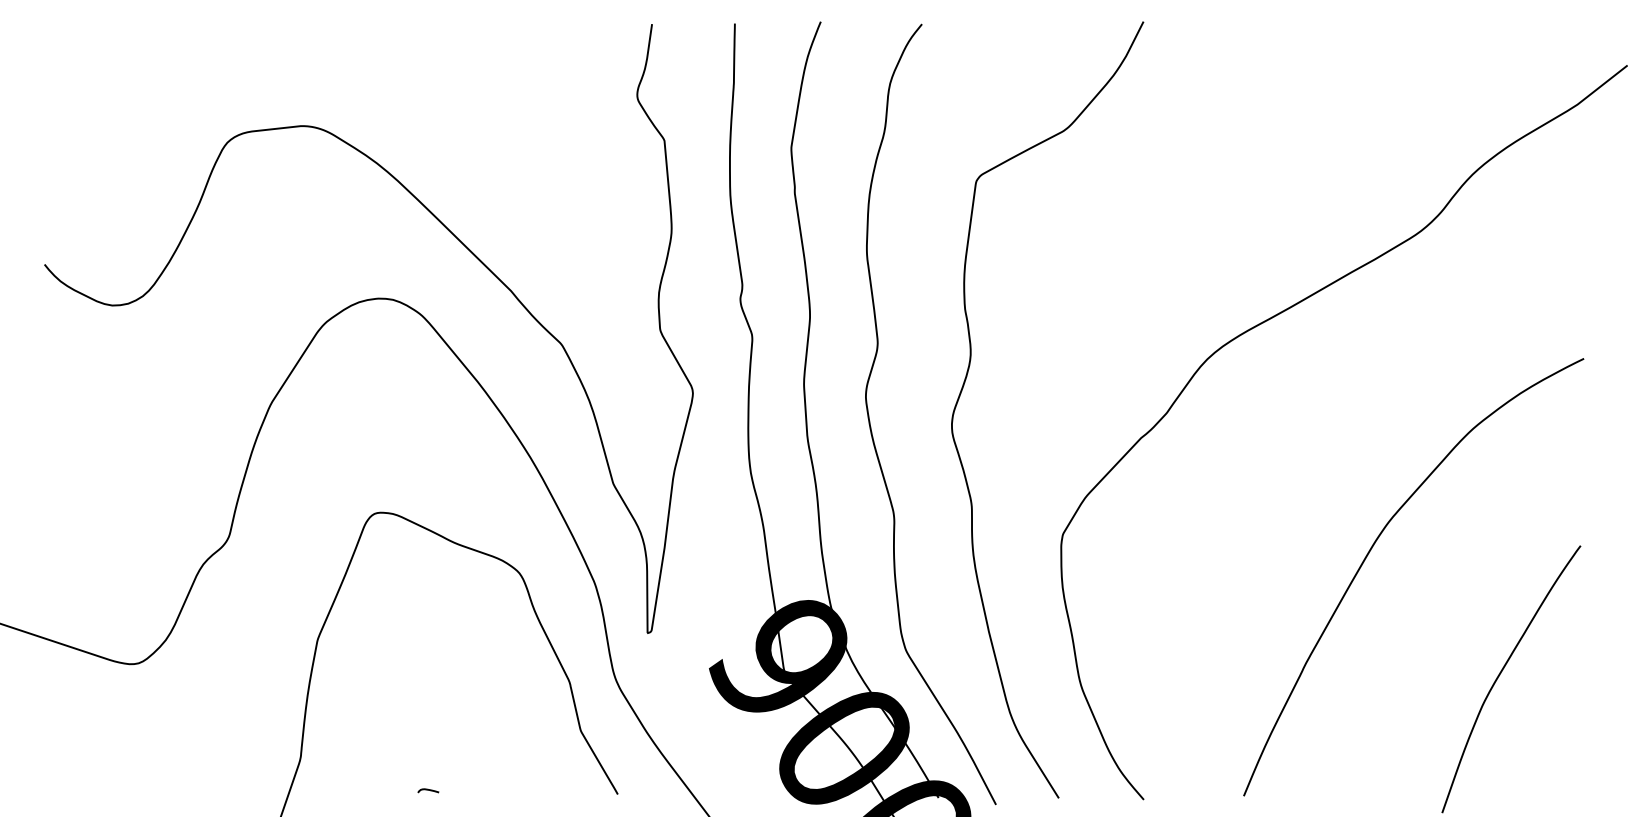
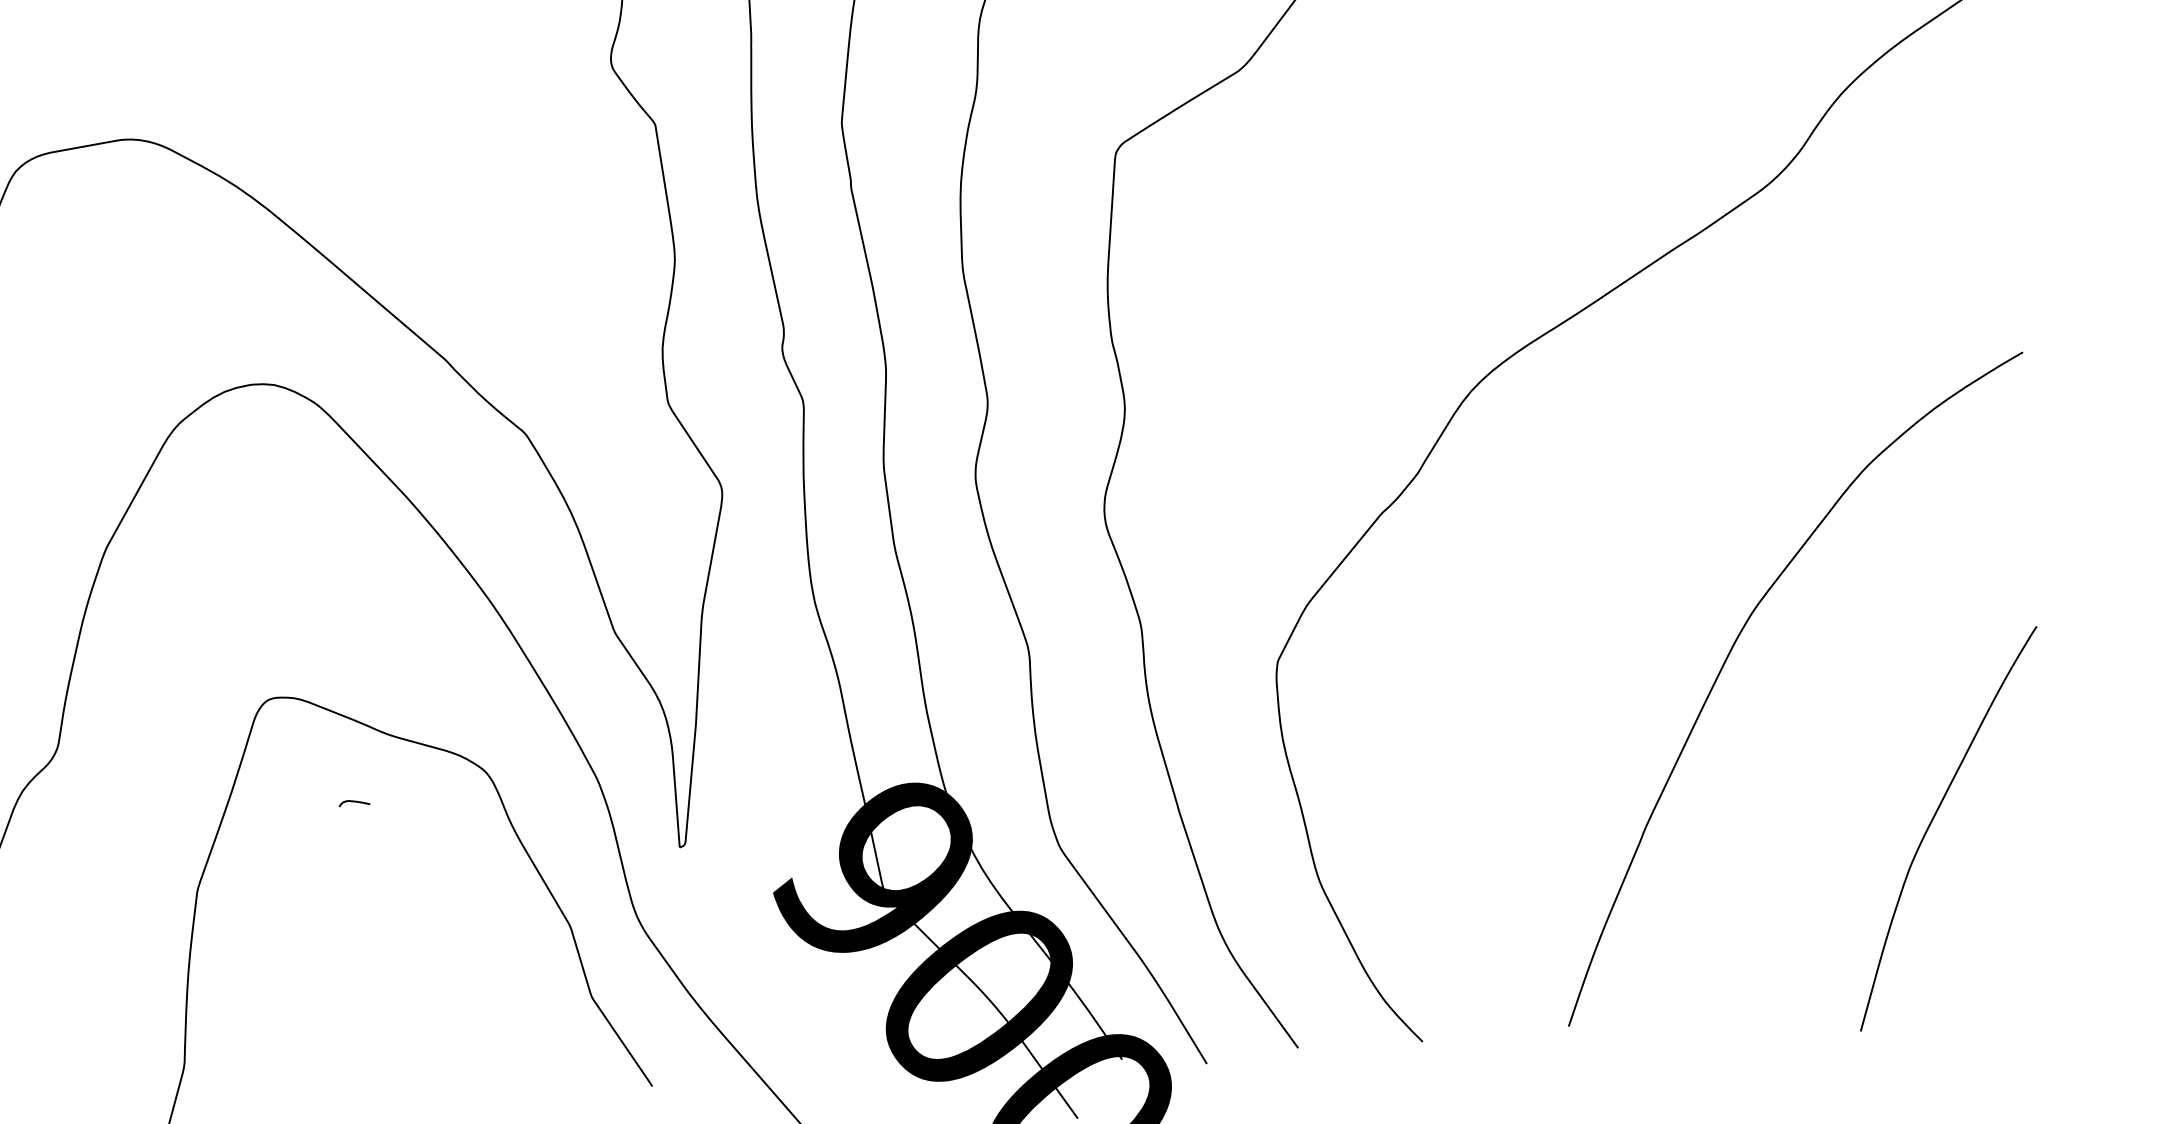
curve: (428, 790) -> (354, 802), moved

